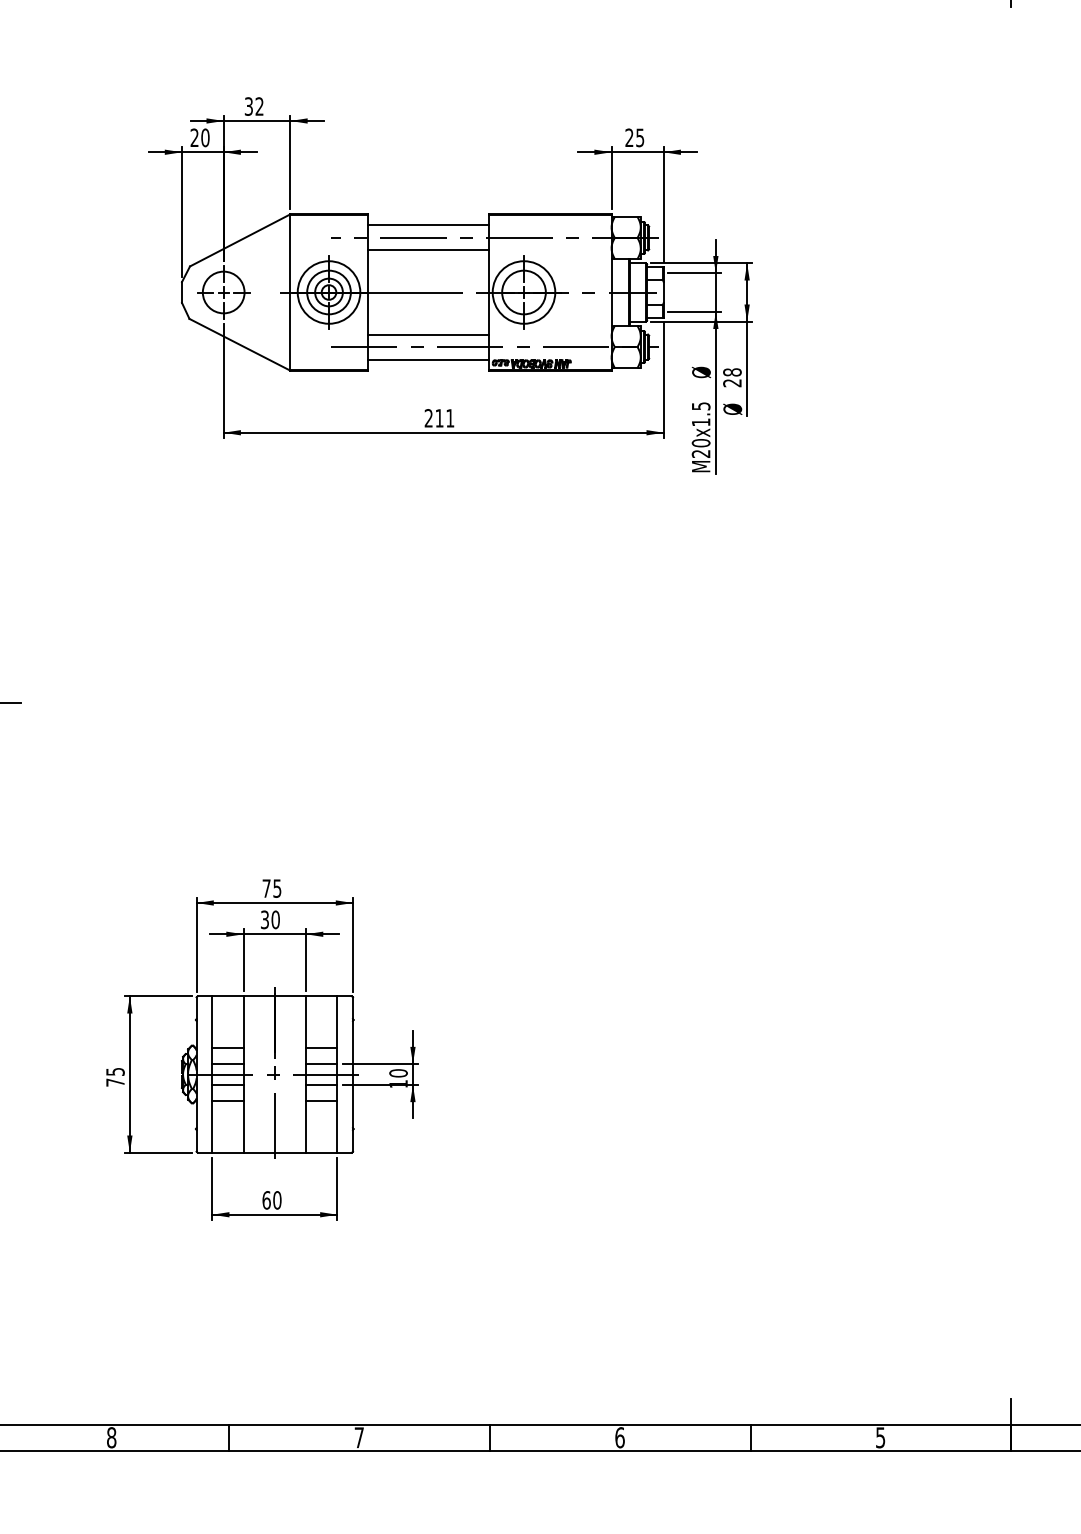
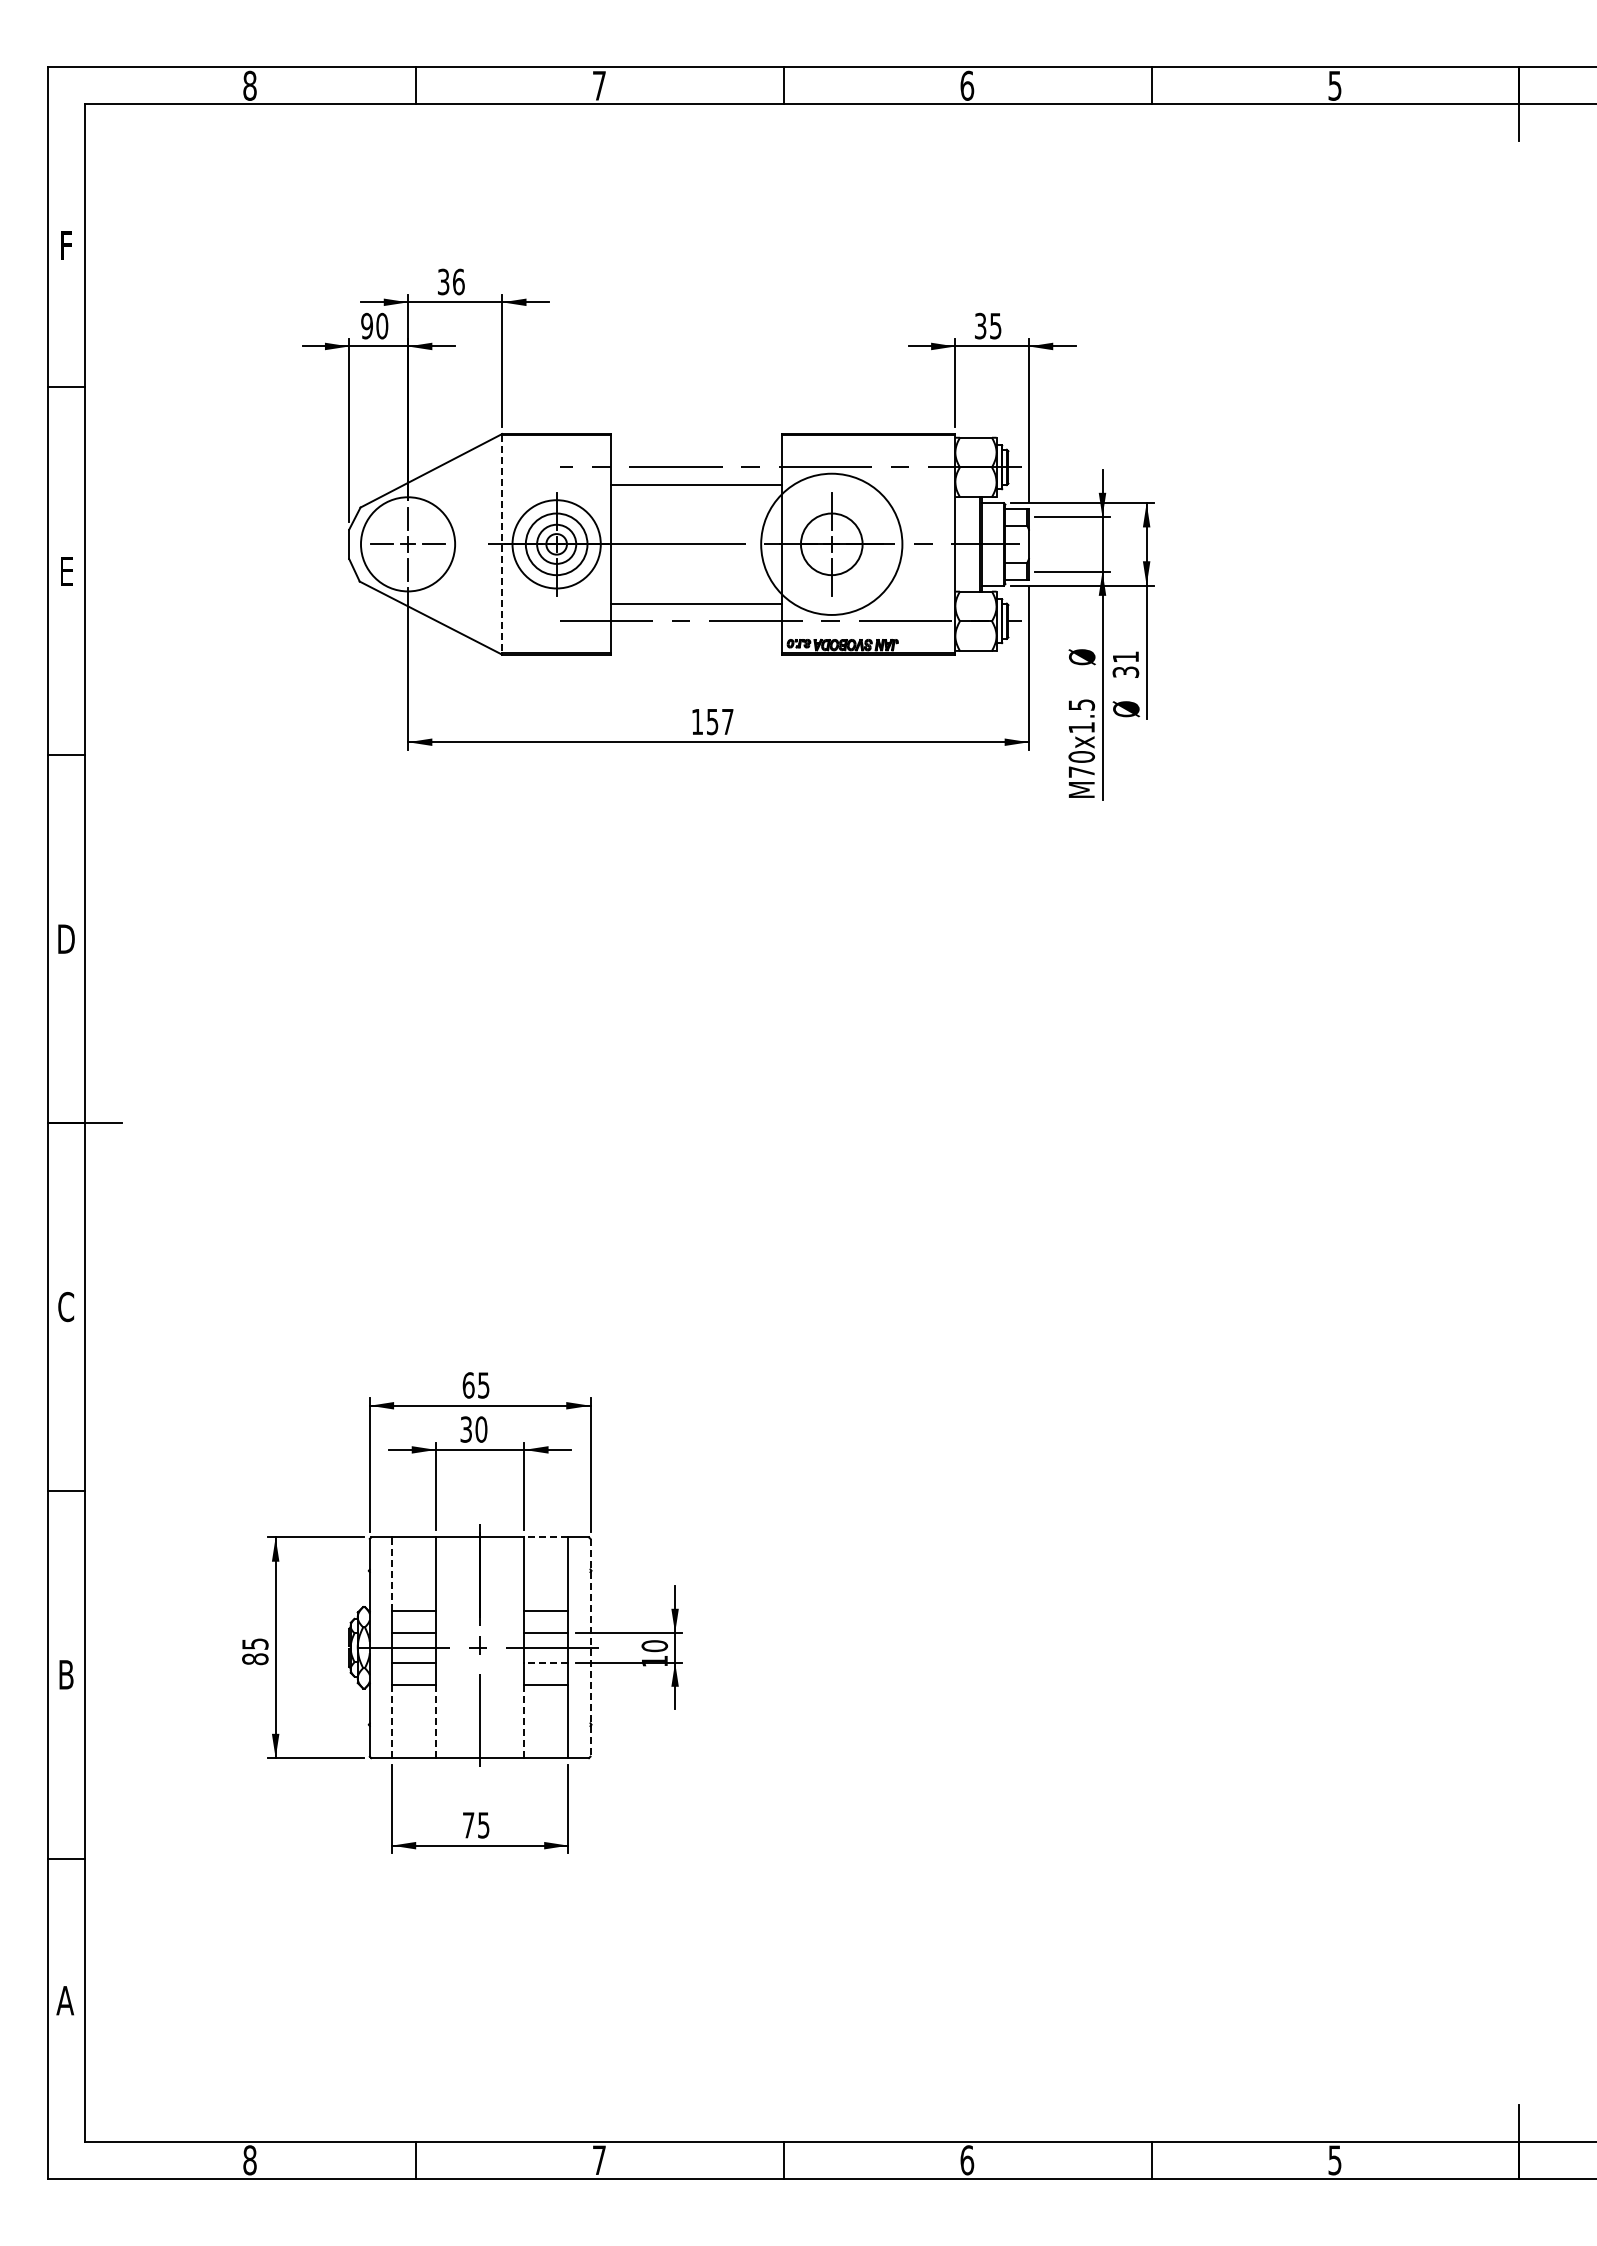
text: (259, 106) -> (458, 281), 32 -> 36
text: (194, 138) -> (366, 326), 20 -> 90
text: (629, 138) -> (980, 326), 25 -> 35
line: (428, 225) -> (696, 449), removed
circle: (223, 291) -> (407, 543), size x1.6
line: (290, 292) -> (502, 544), solid -> dashed
circle: (523, 292) -> (831, 544), size x1.6
line: (428, 359) -> (696, 638), removed
text: (732, 377) -> (1125, 664), 28 -> 31
text: (439, 418) -> (712, 721), 211 -> 157
text: (700, 453) -> (1081, 771), M20x1.5 -> M70x1.5
text: (266, 888) -> (468, 1385), 75 -> 65
line: (321, 996) -> (545, 1537), solid -> dashed
line: (211, 1022) -> (391, 1574), solid -> dashed
line: (353, 1074) -> (590, 1647), solid -> dashed
text: (115, 1082) -> (255, 1659), 75 -> 85
line: (321, 1084) -> (545, 1662), solid -> dashed
line: (211, 1126) -> (391, 1721), solid -> dashed
line: (243, 1126) -> (436, 1721), solid -> dashed
line: (306, 1126) -> (524, 1721), solid -> dashed
text: (271, 1200) -> (475, 1825), 60 -> 75

